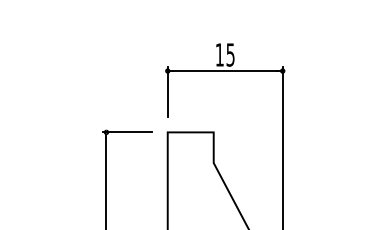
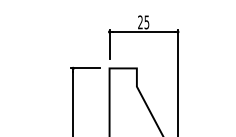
text: (219, 55) -> (140, 22), 15 -> 25

